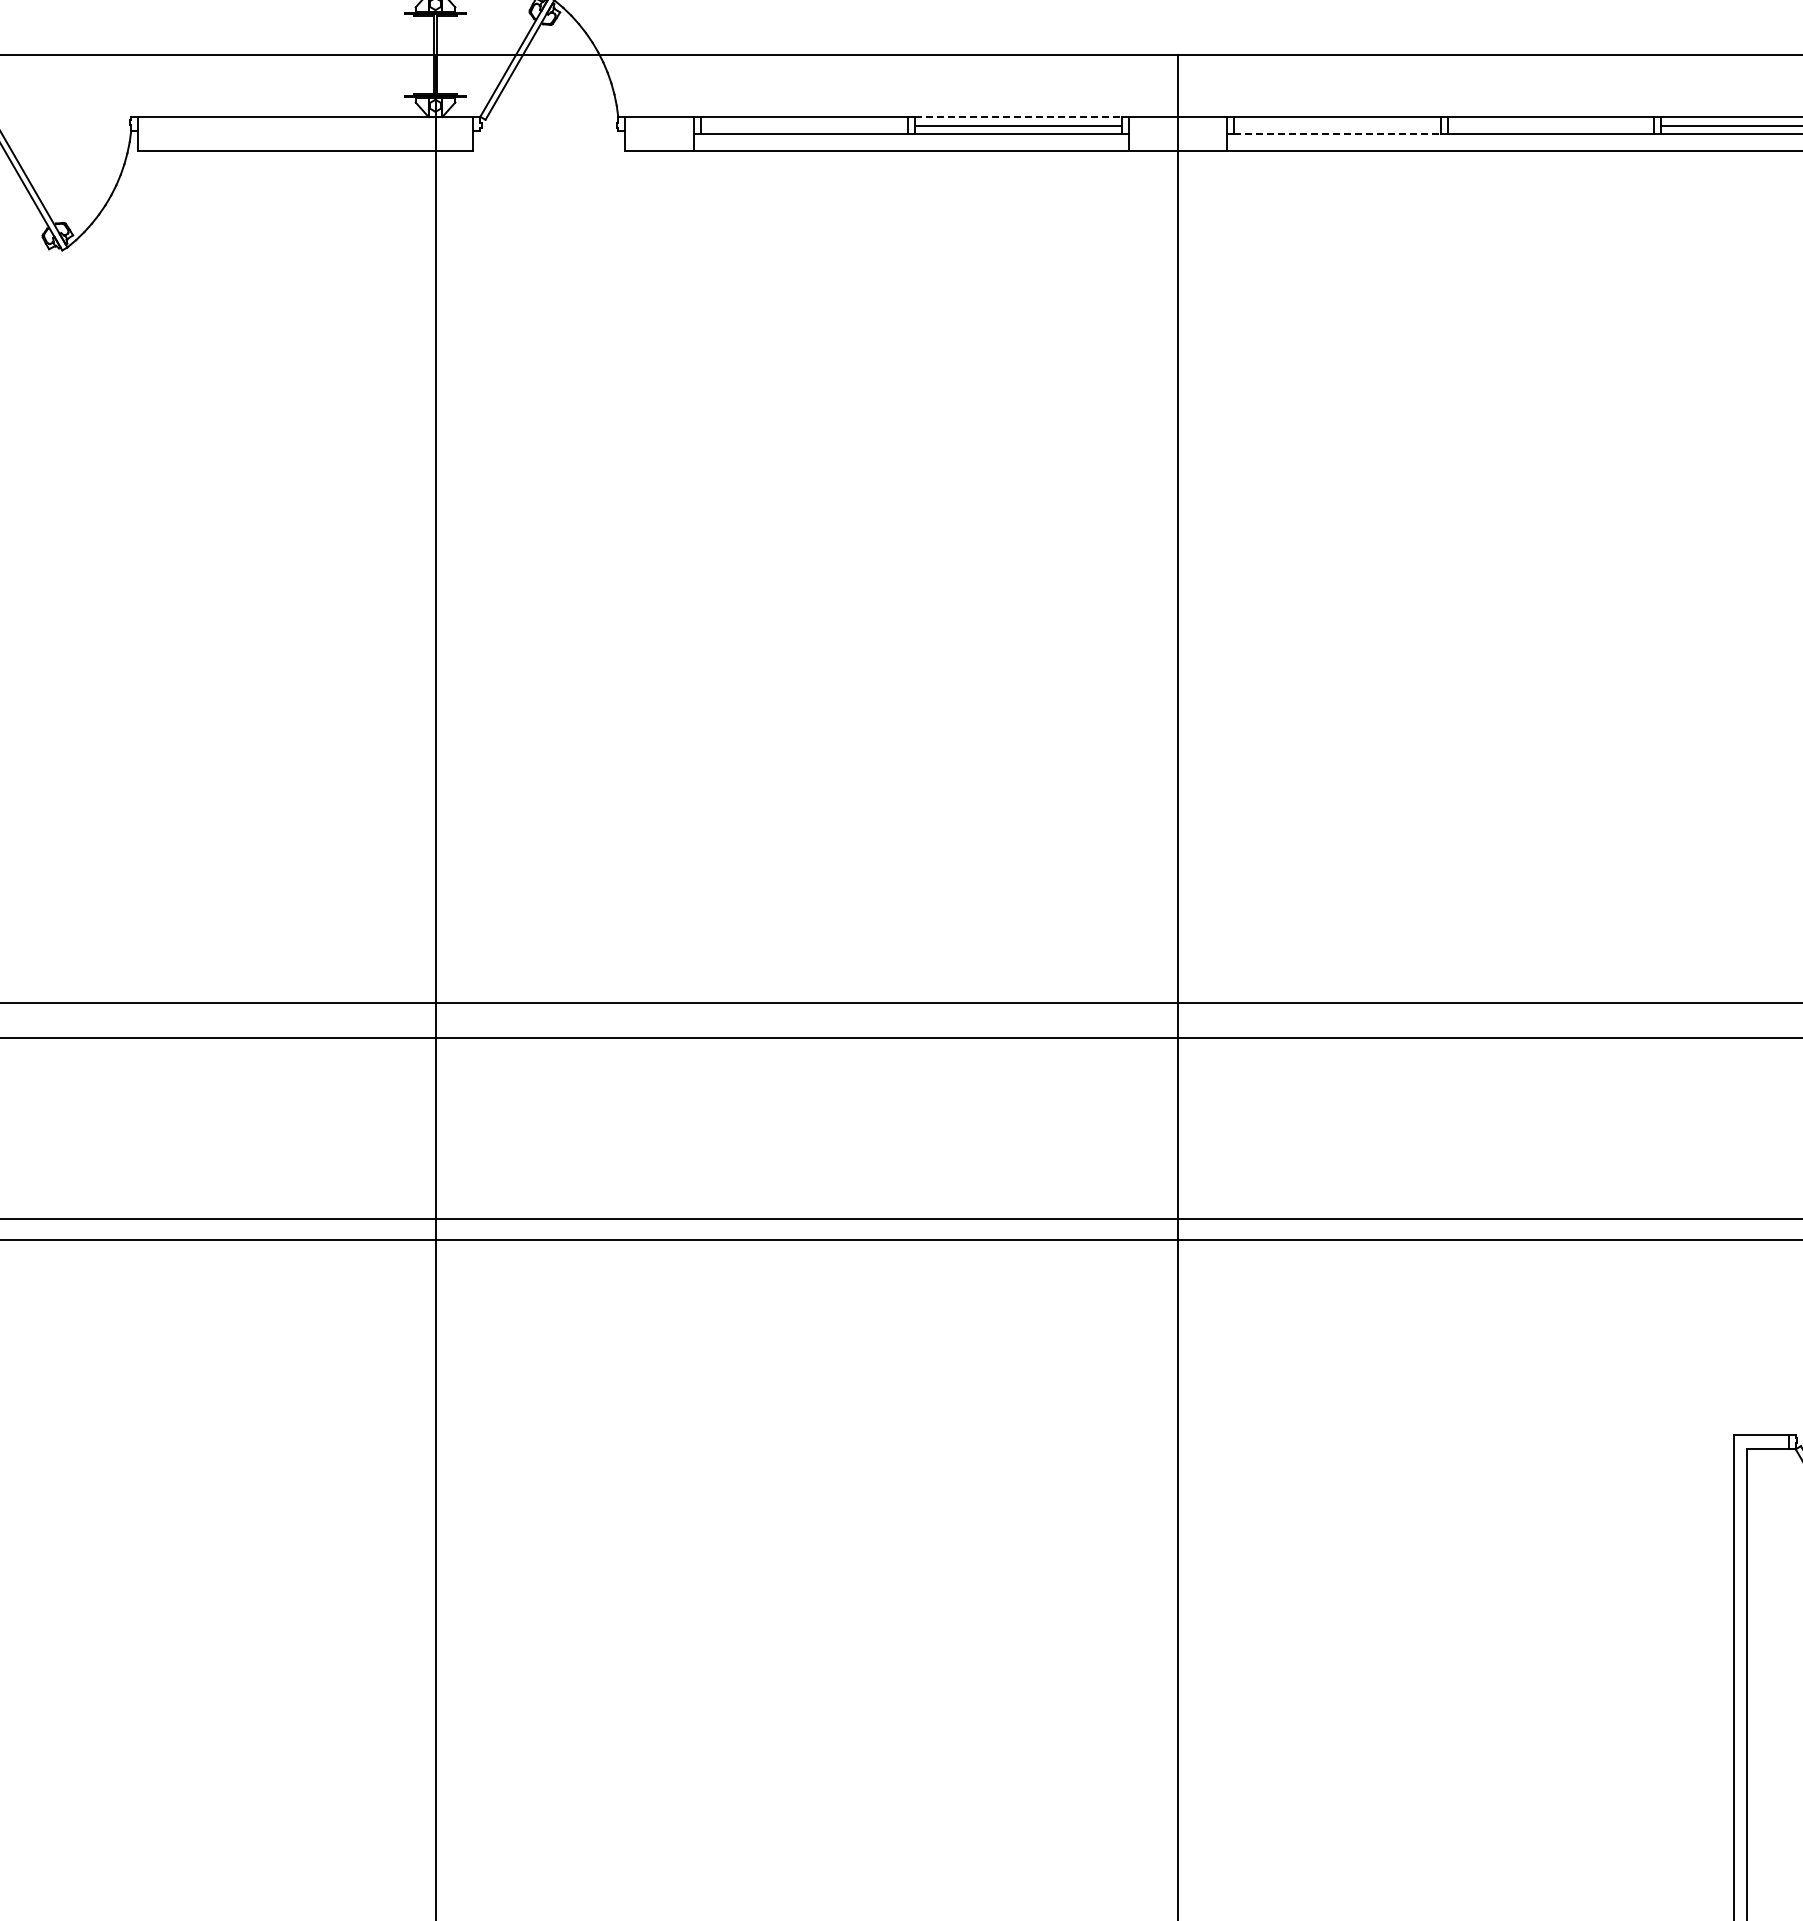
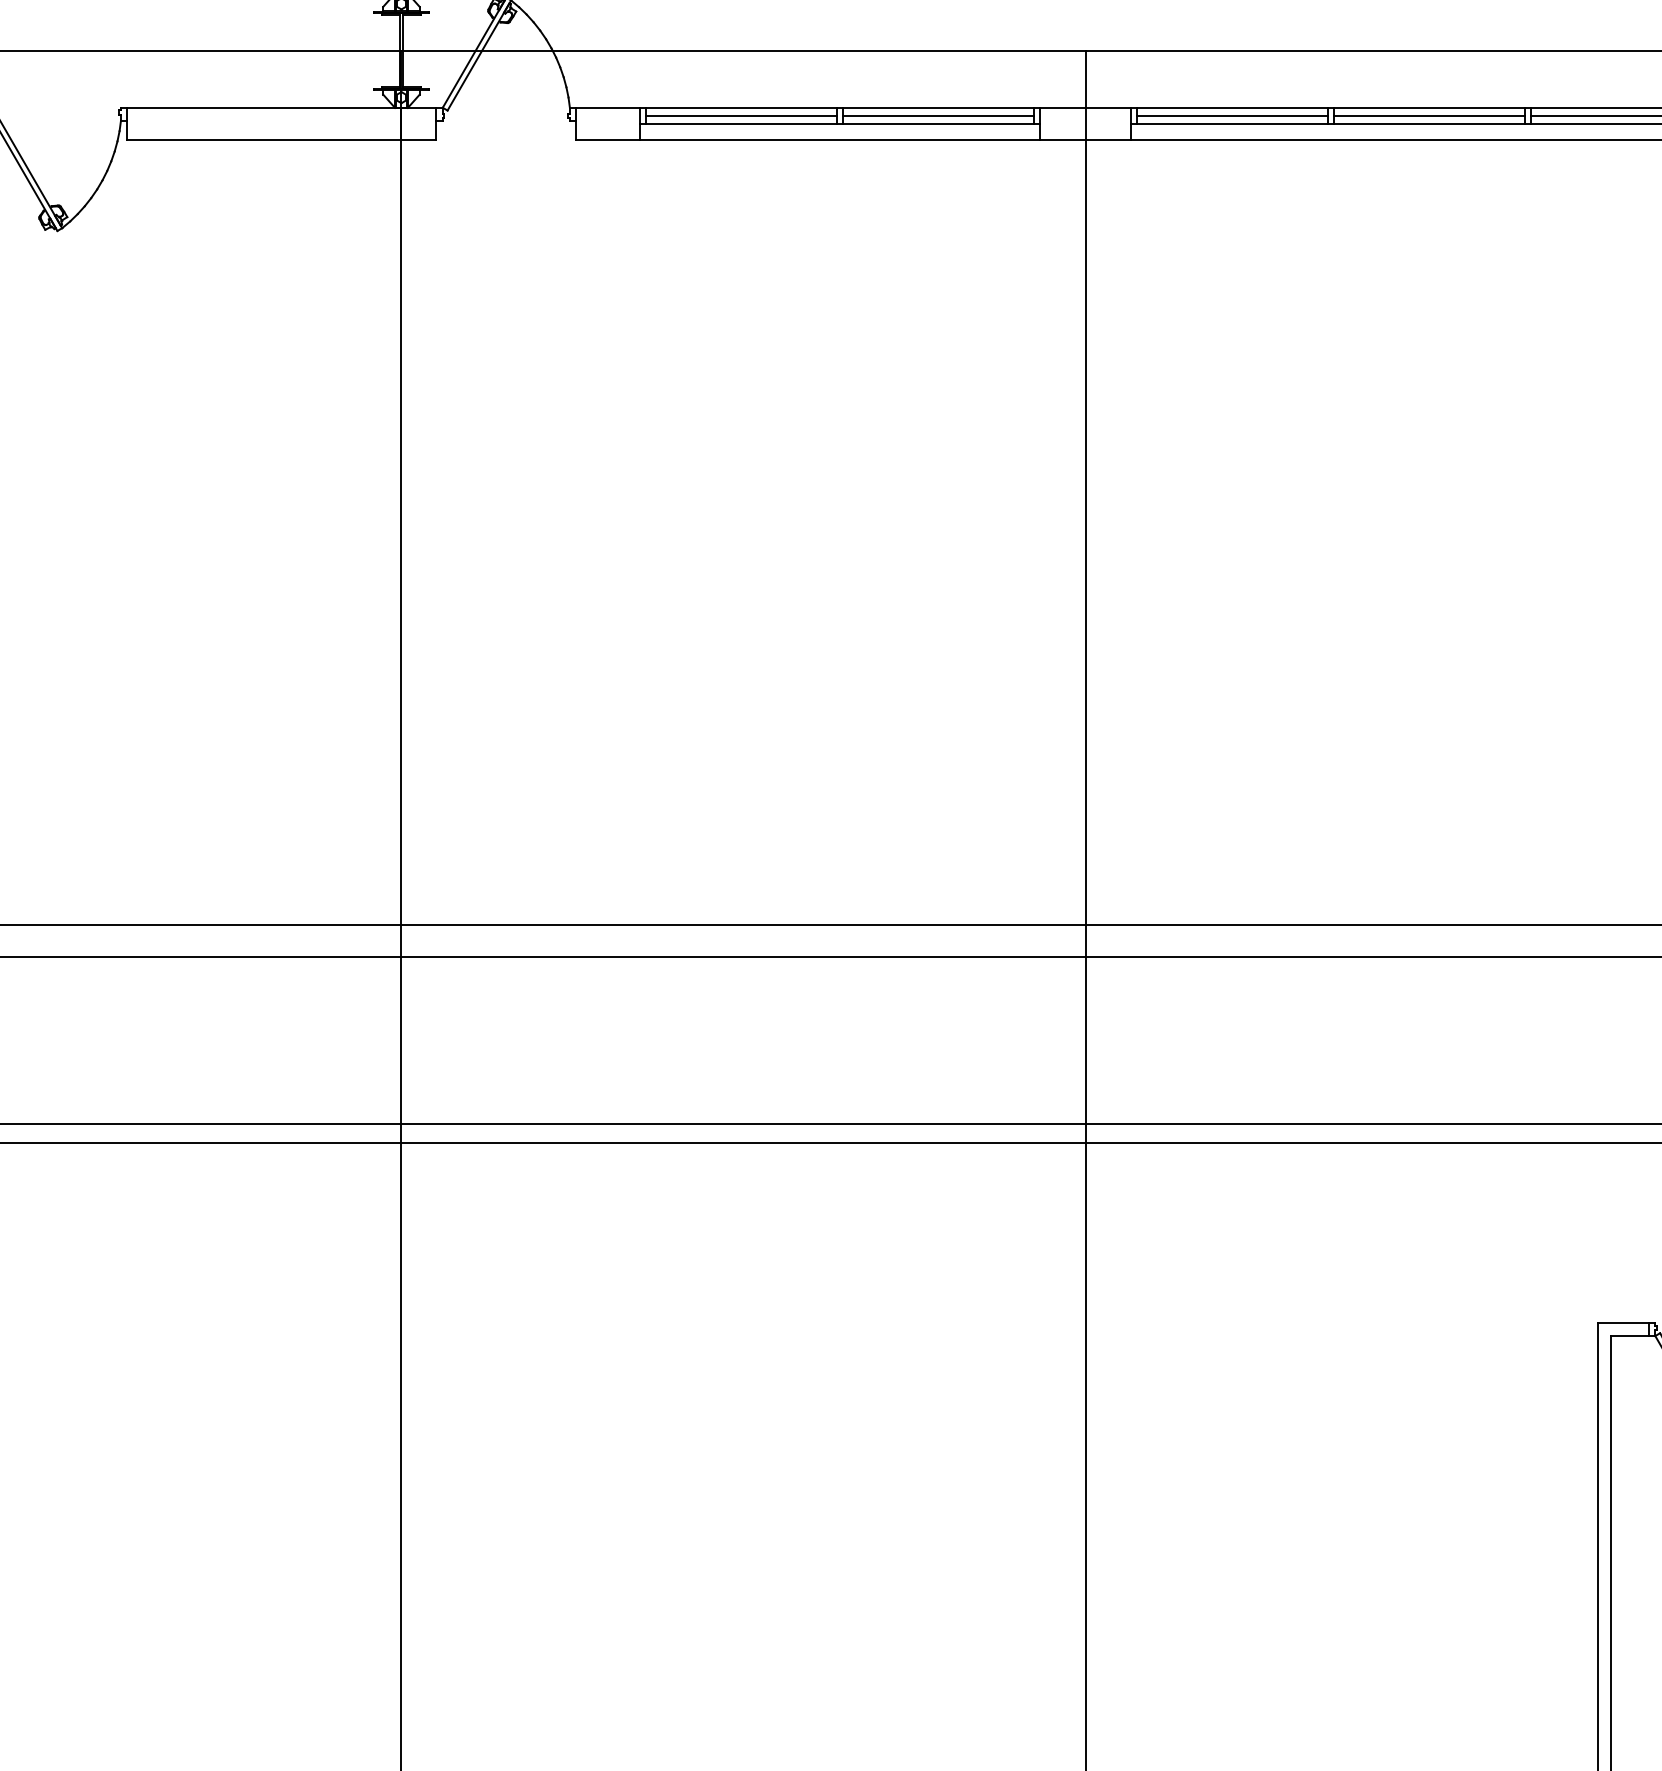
line: (1018, 117) -> (938, 108), dashed -> solid
line: (804, 125) -> (741, 115), added
line: (1336, 125) -> (1231, 115), added
line: (1550, 125) -> (1429, 115), added
line: (1337, 134) -> (1232, 124), dashed -> solid

